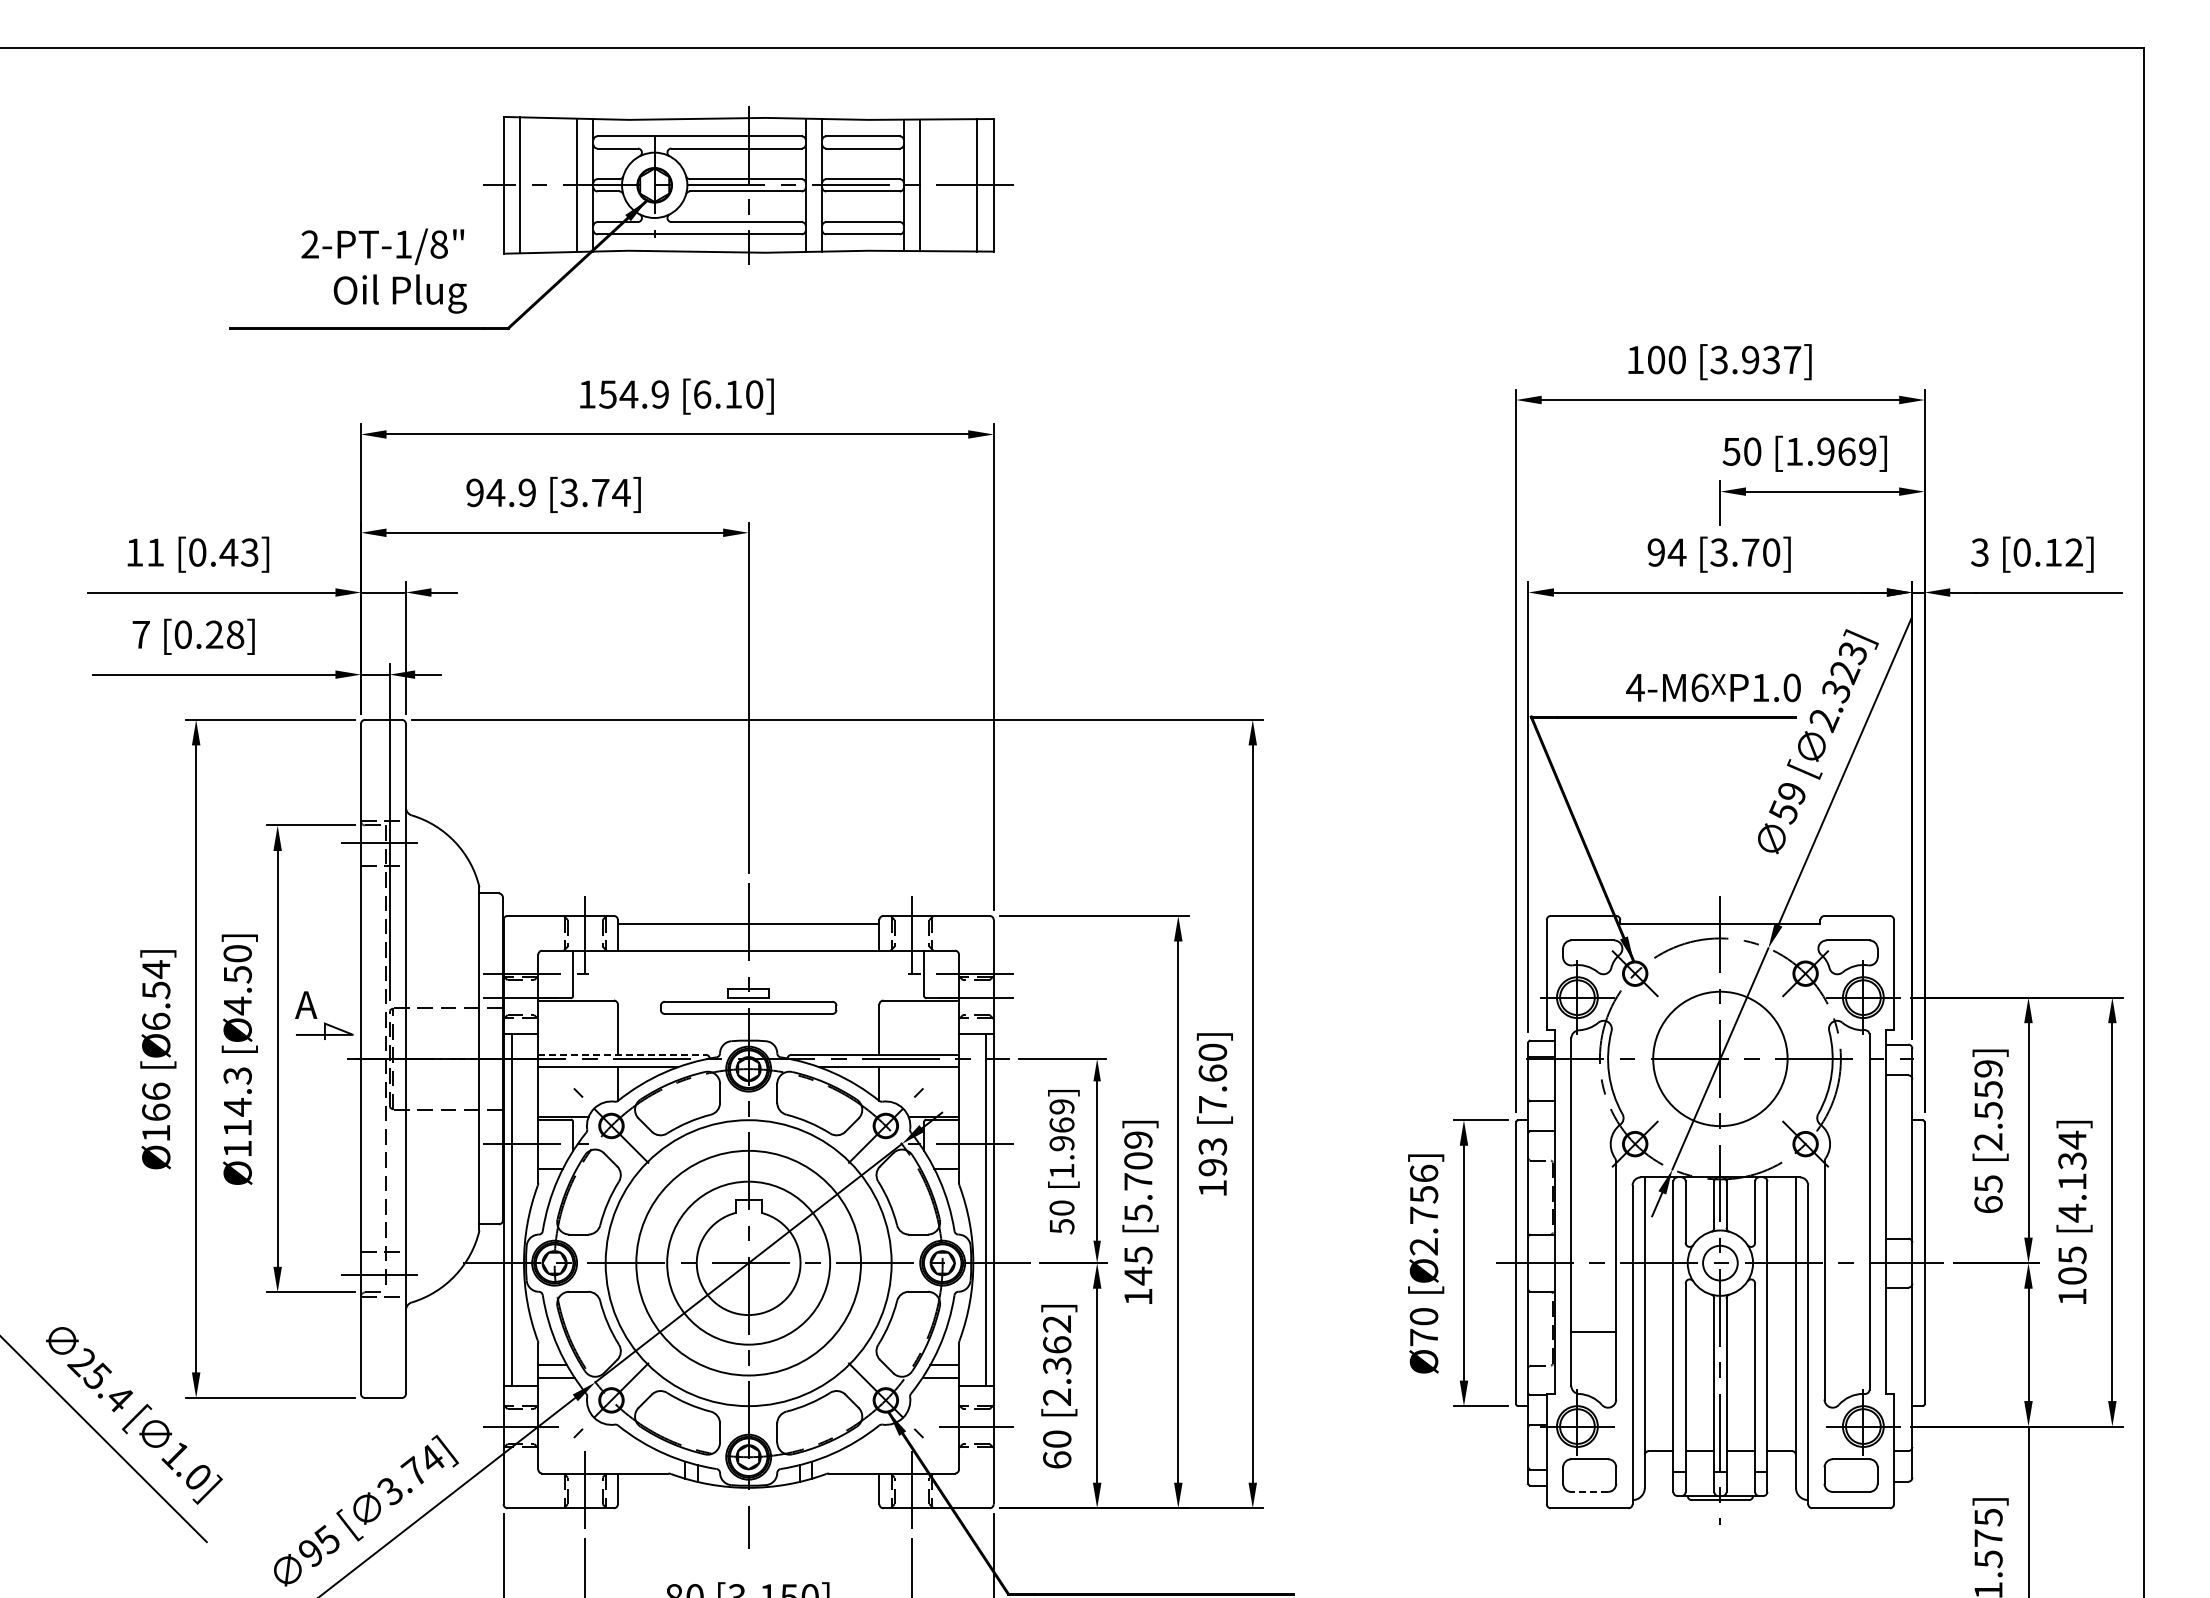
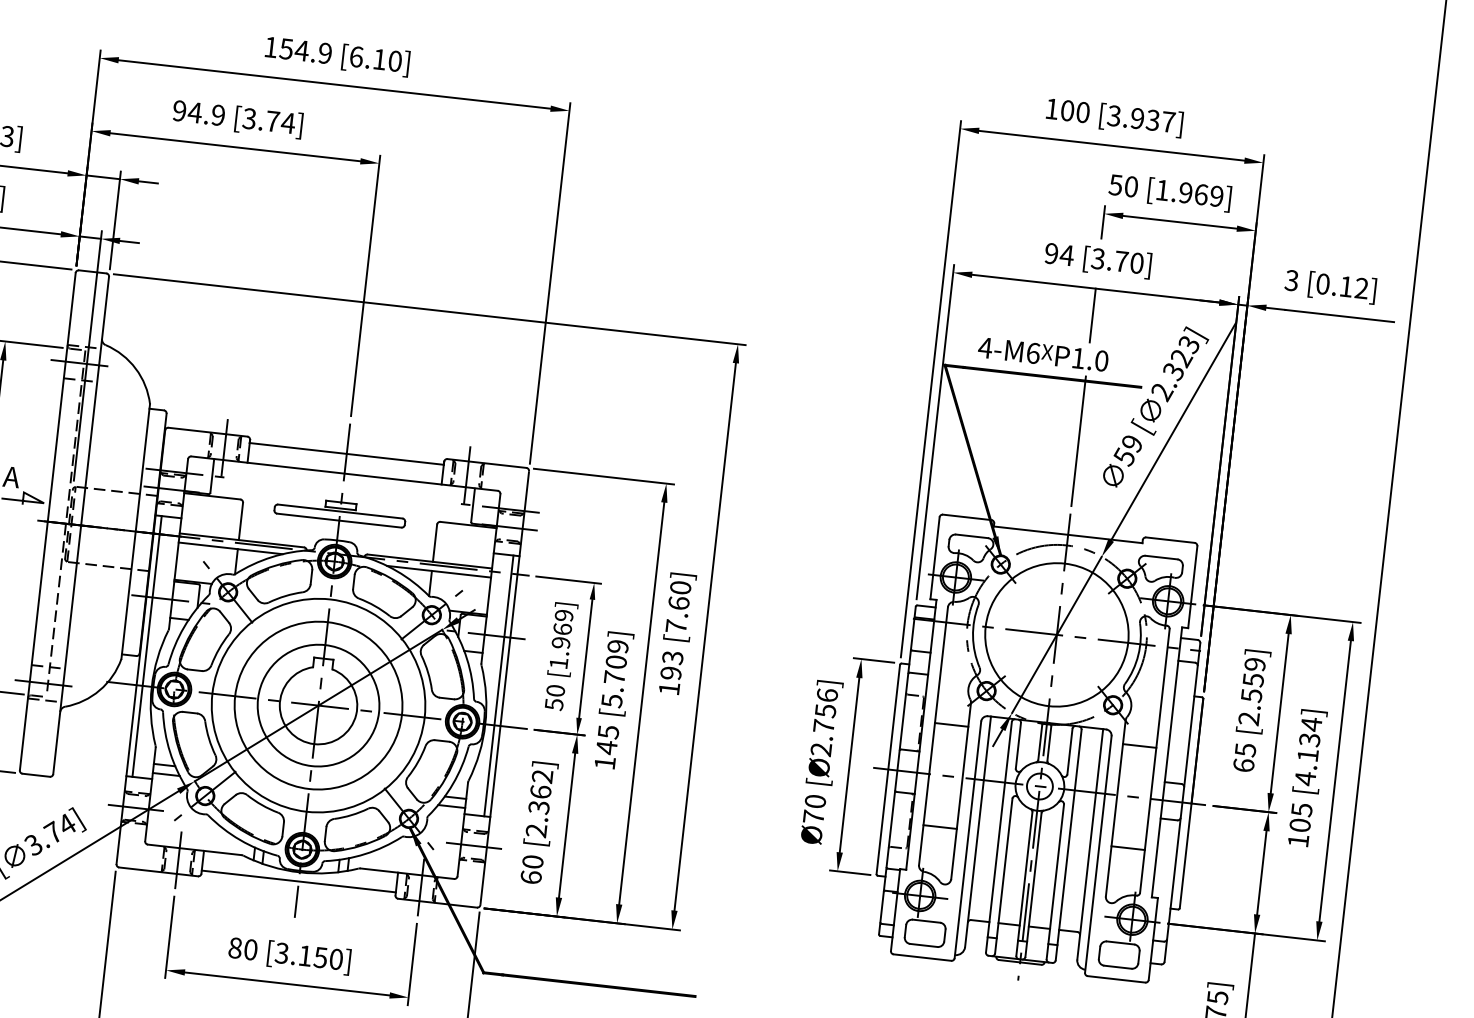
line: (1720, 628) -> (1092, 315), added
text: (1713, 687) -> (1043, 354), moved
line: (1720, 797) -> (1078, 440), added
line: (622, 1054) -> (242, 540), dashed -> solid
circle: (1720, 1058) -> (1057, 634), size x1.43
line: (1593, 1194) -> (951, 724), added
line: (1846, 1194) -> (1139, 746), added
line: (1846, 1331) -> (1127, 847), added
line: (1589, 1491) -> (923, 945), dashed -> solid
line: (748, 1500) -> (298, 881), added

